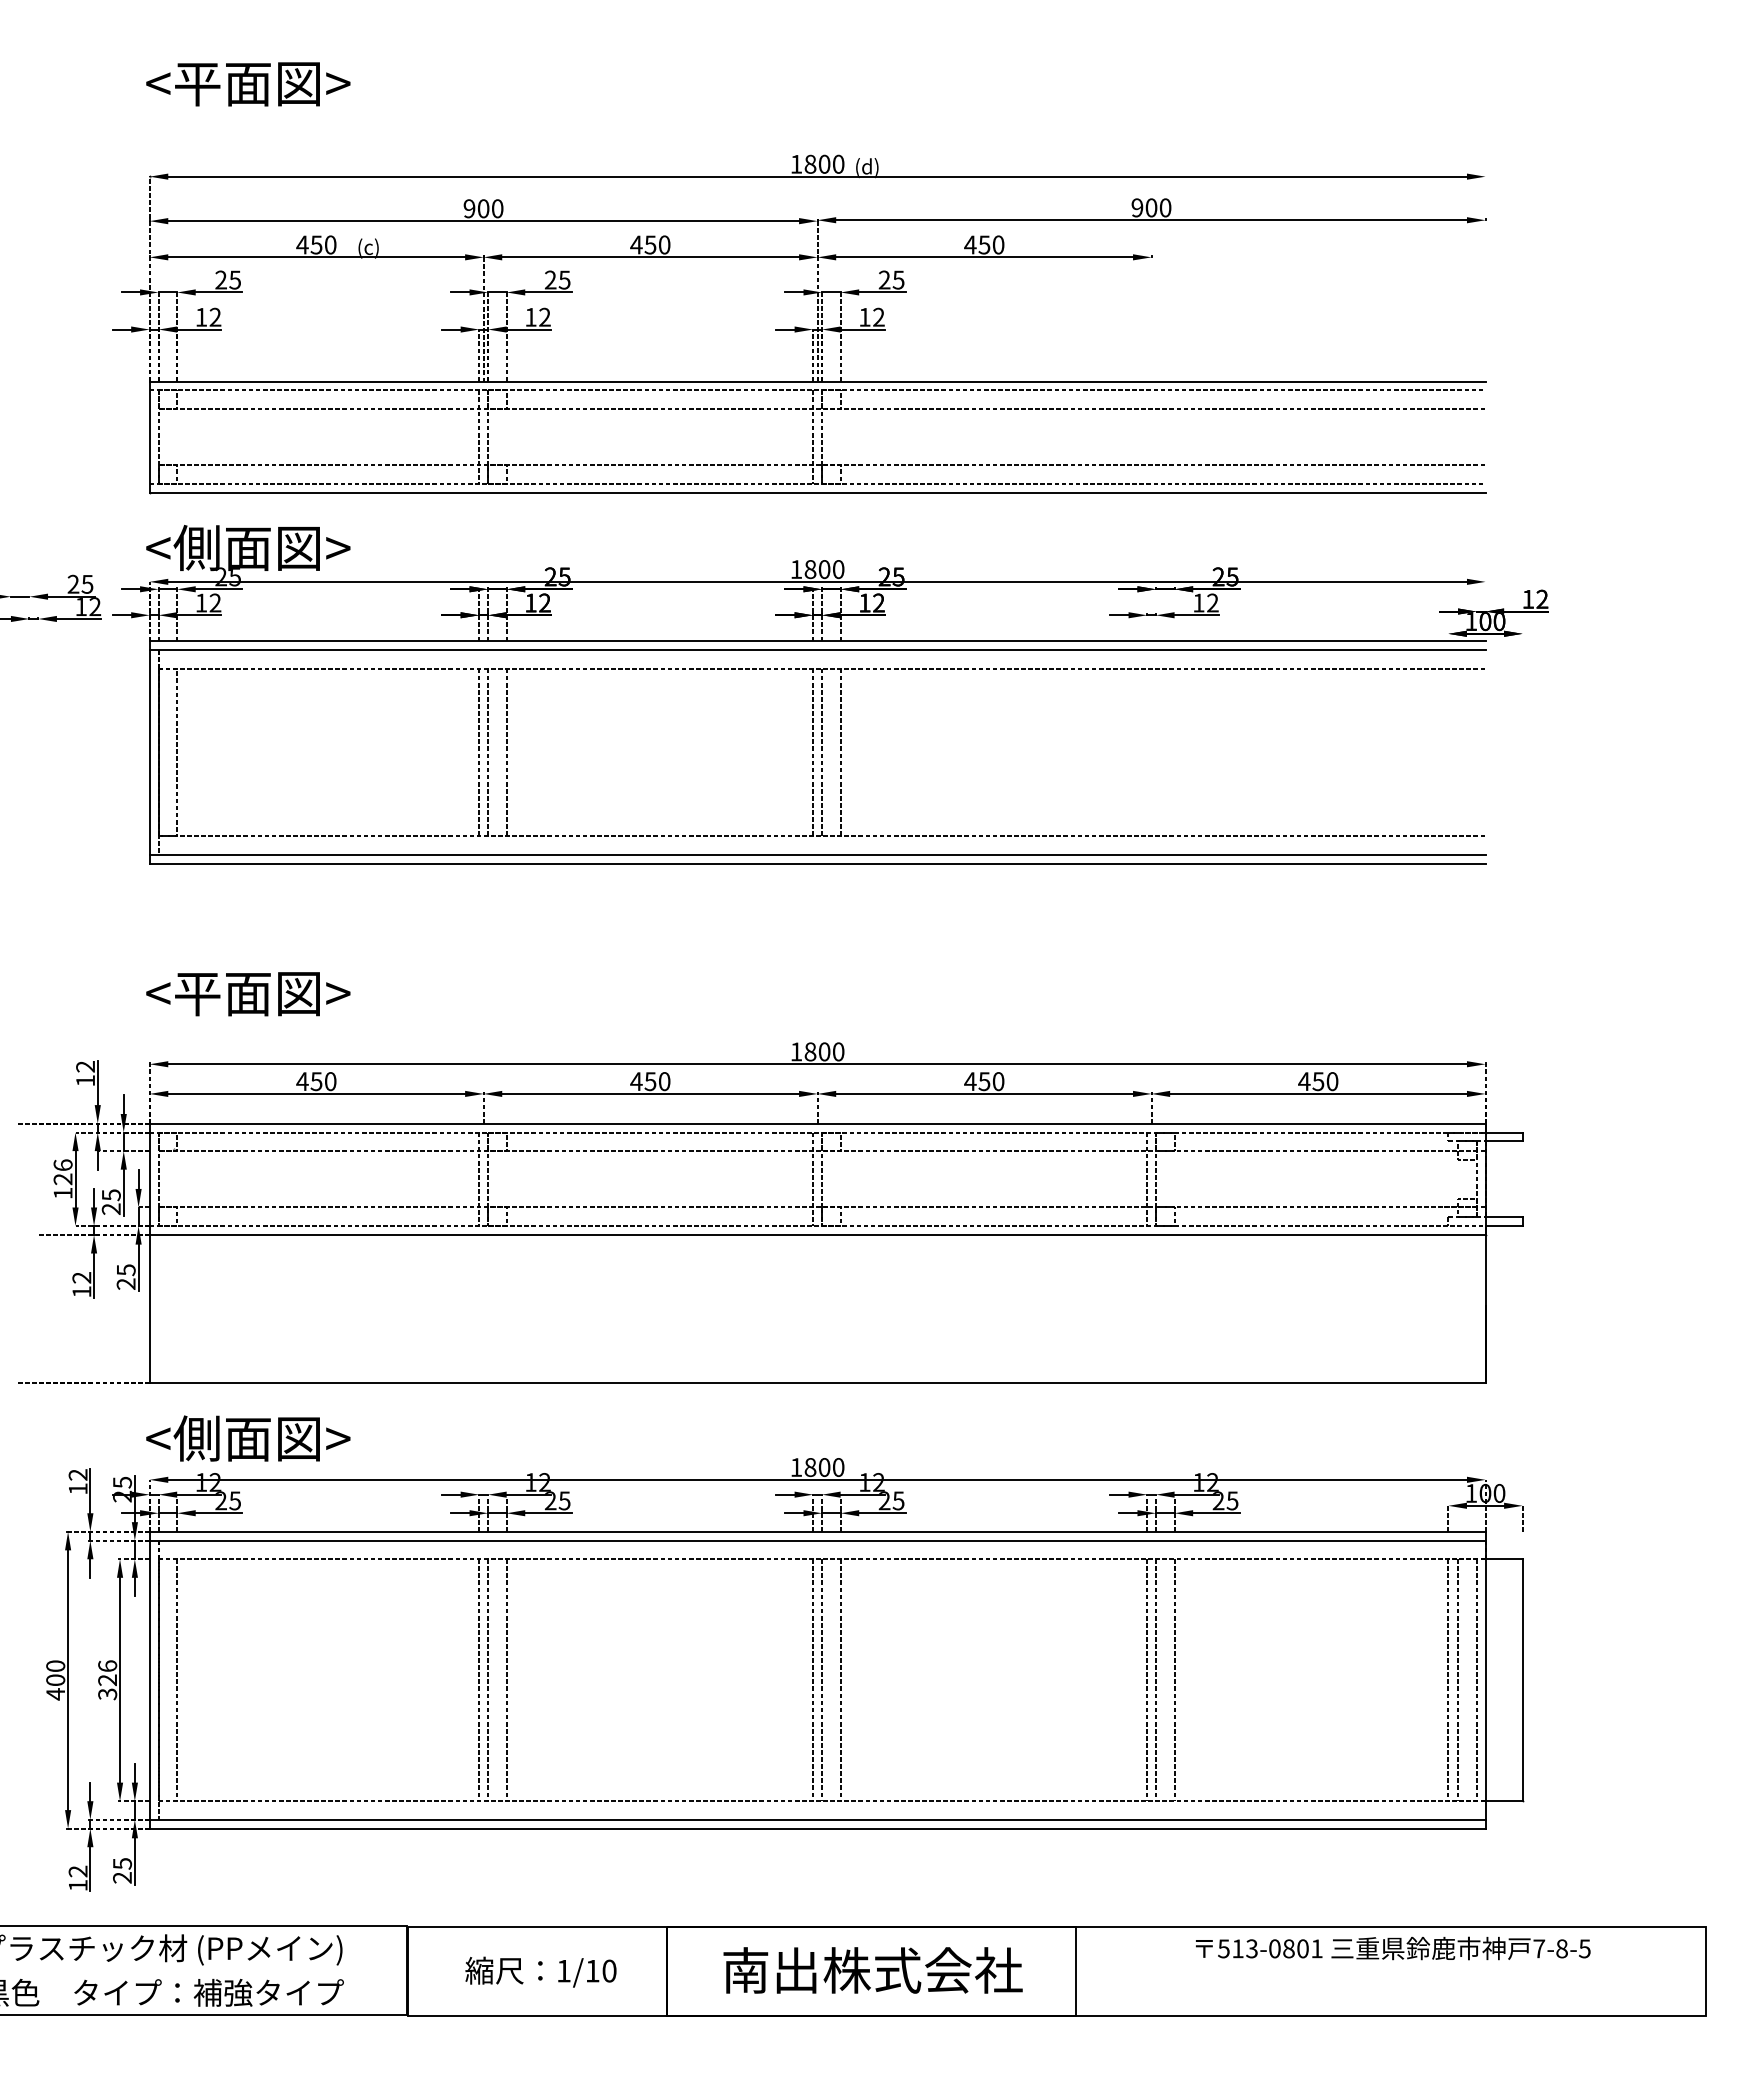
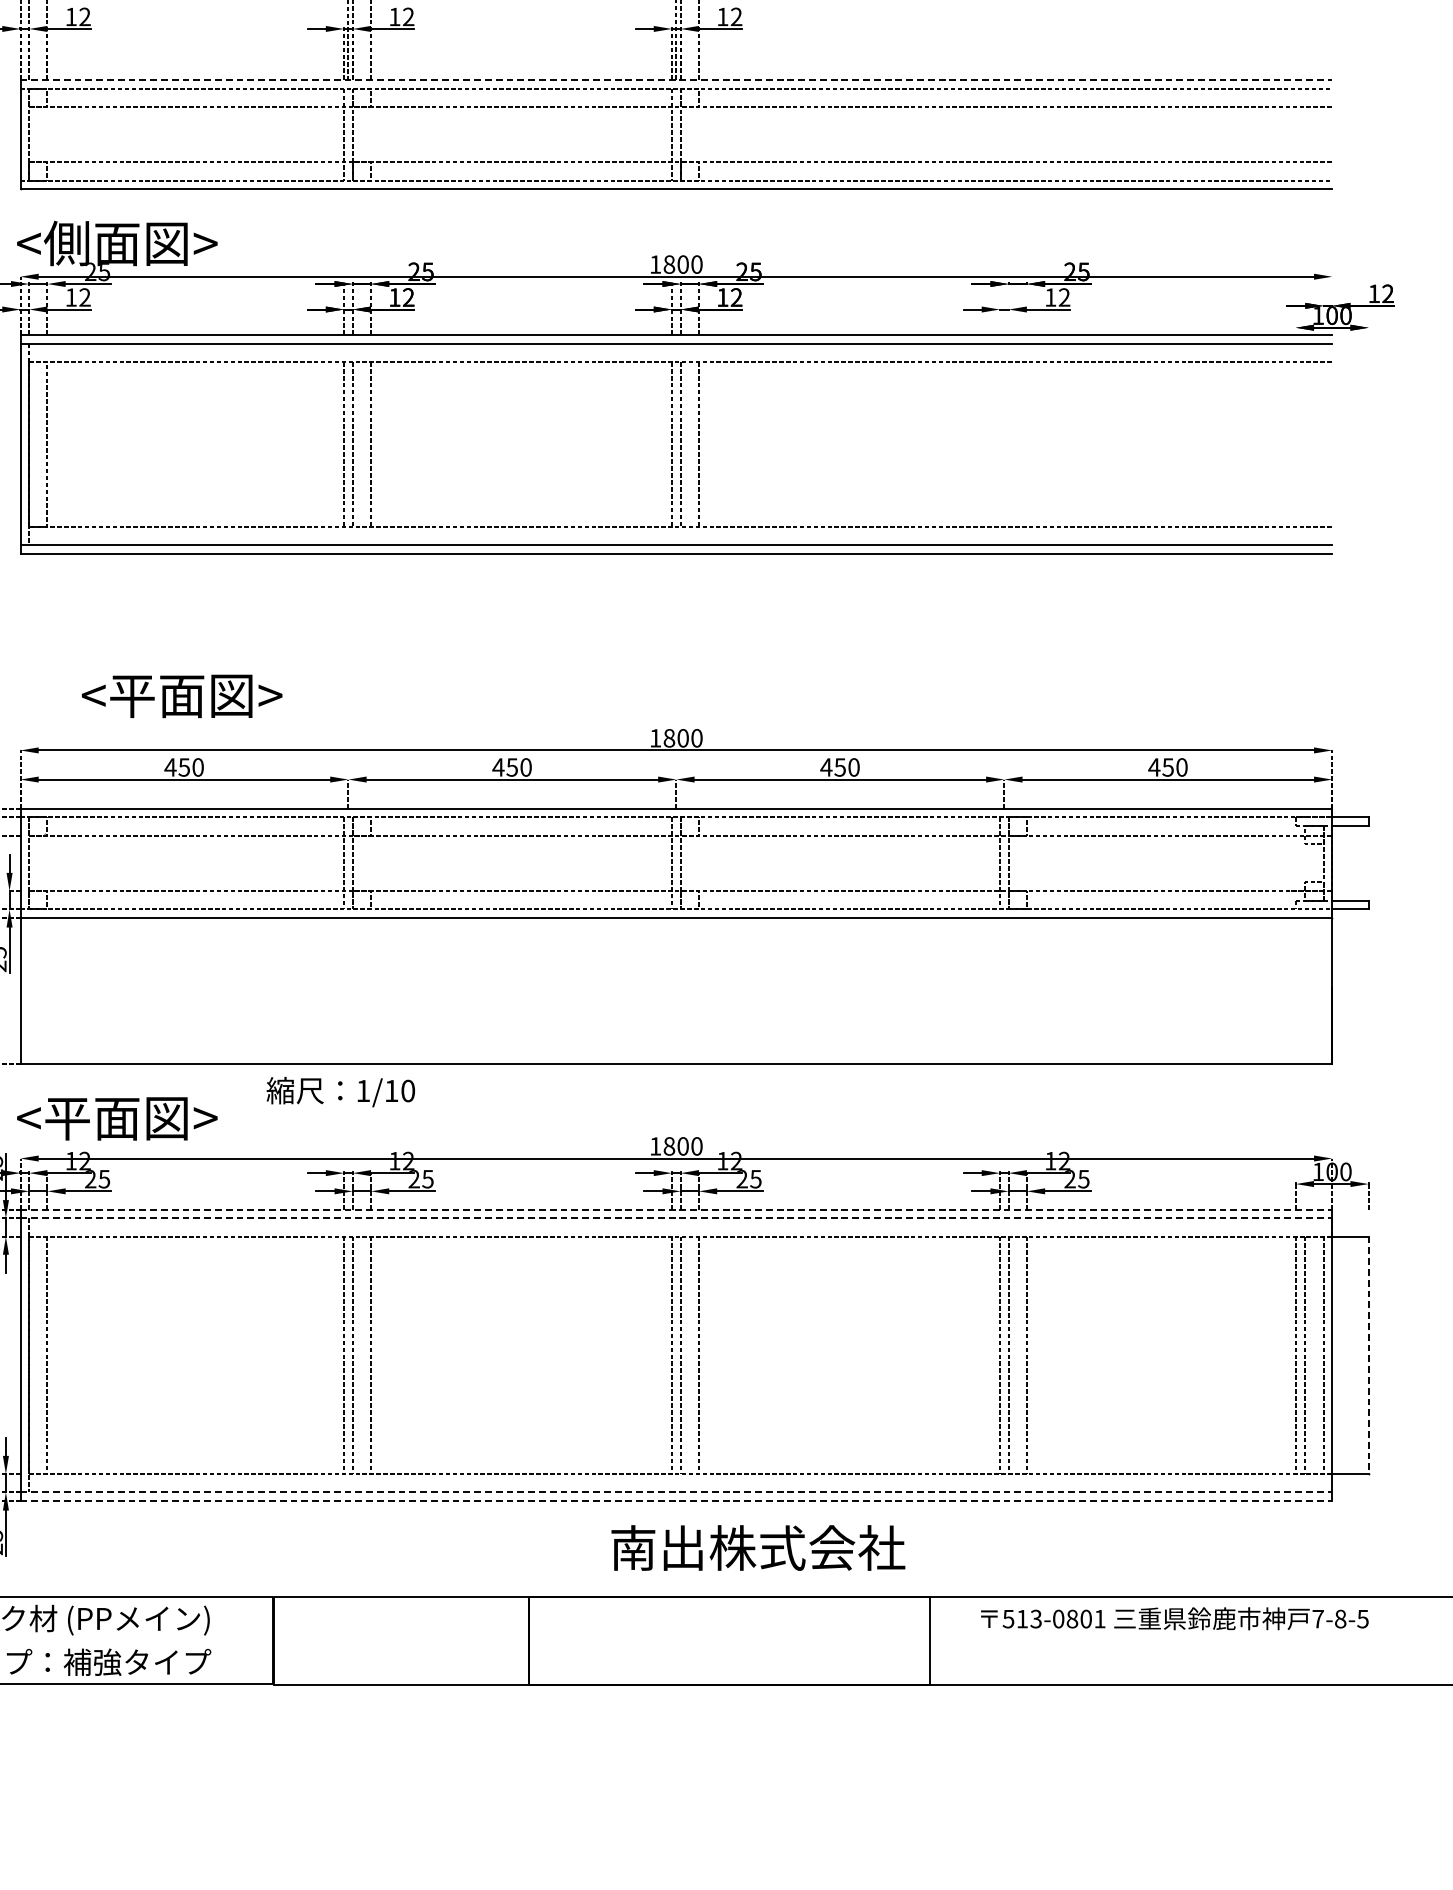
line: (817, 381) -> (676, 79), solid -> dashed
text: (248, 994) -> (182, 696), moved
text: (196, 1438) -> (66, 1117), <側面図> -> <平面図>
line: (817, 1531) -> (676, 1209), solid -> dashed
line: (817, 1540) -> (676, 1218), solid -> dashed
line: (1522, 1680) -> (1368, 1355), solid -> dashed
line: (817, 1819) -> (676, 1492), solid -> dashed
line: (817, 1828) -> (676, 1500), solid -> dashed
text: (1393, 1948) -> (1175, 1618), moved
text: (872, 1970) -> (757, 1548), moved
text: (540, 1971) -> (340, 1091), moved

